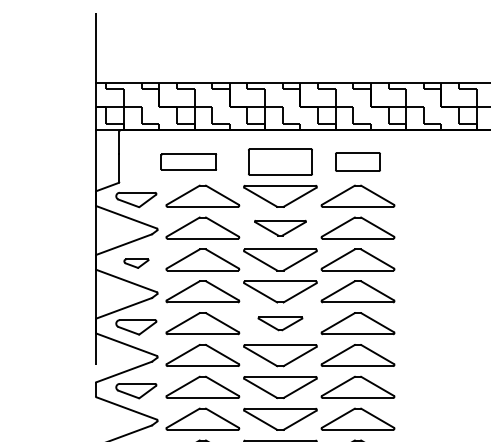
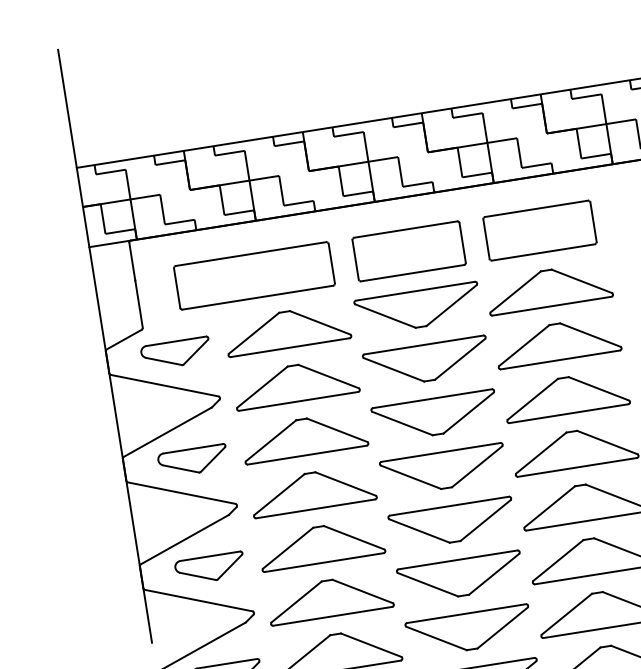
part: (188, 161) -> (253, 274), size x1.67
part: (357, 161) -> (538, 229), size x1.43
part: (280, 227) -> (426, 361), size x1.43
part: (136, 263) -> (193, 460), size x1.67
part: (280, 323) -> (452, 523), size x1.67

